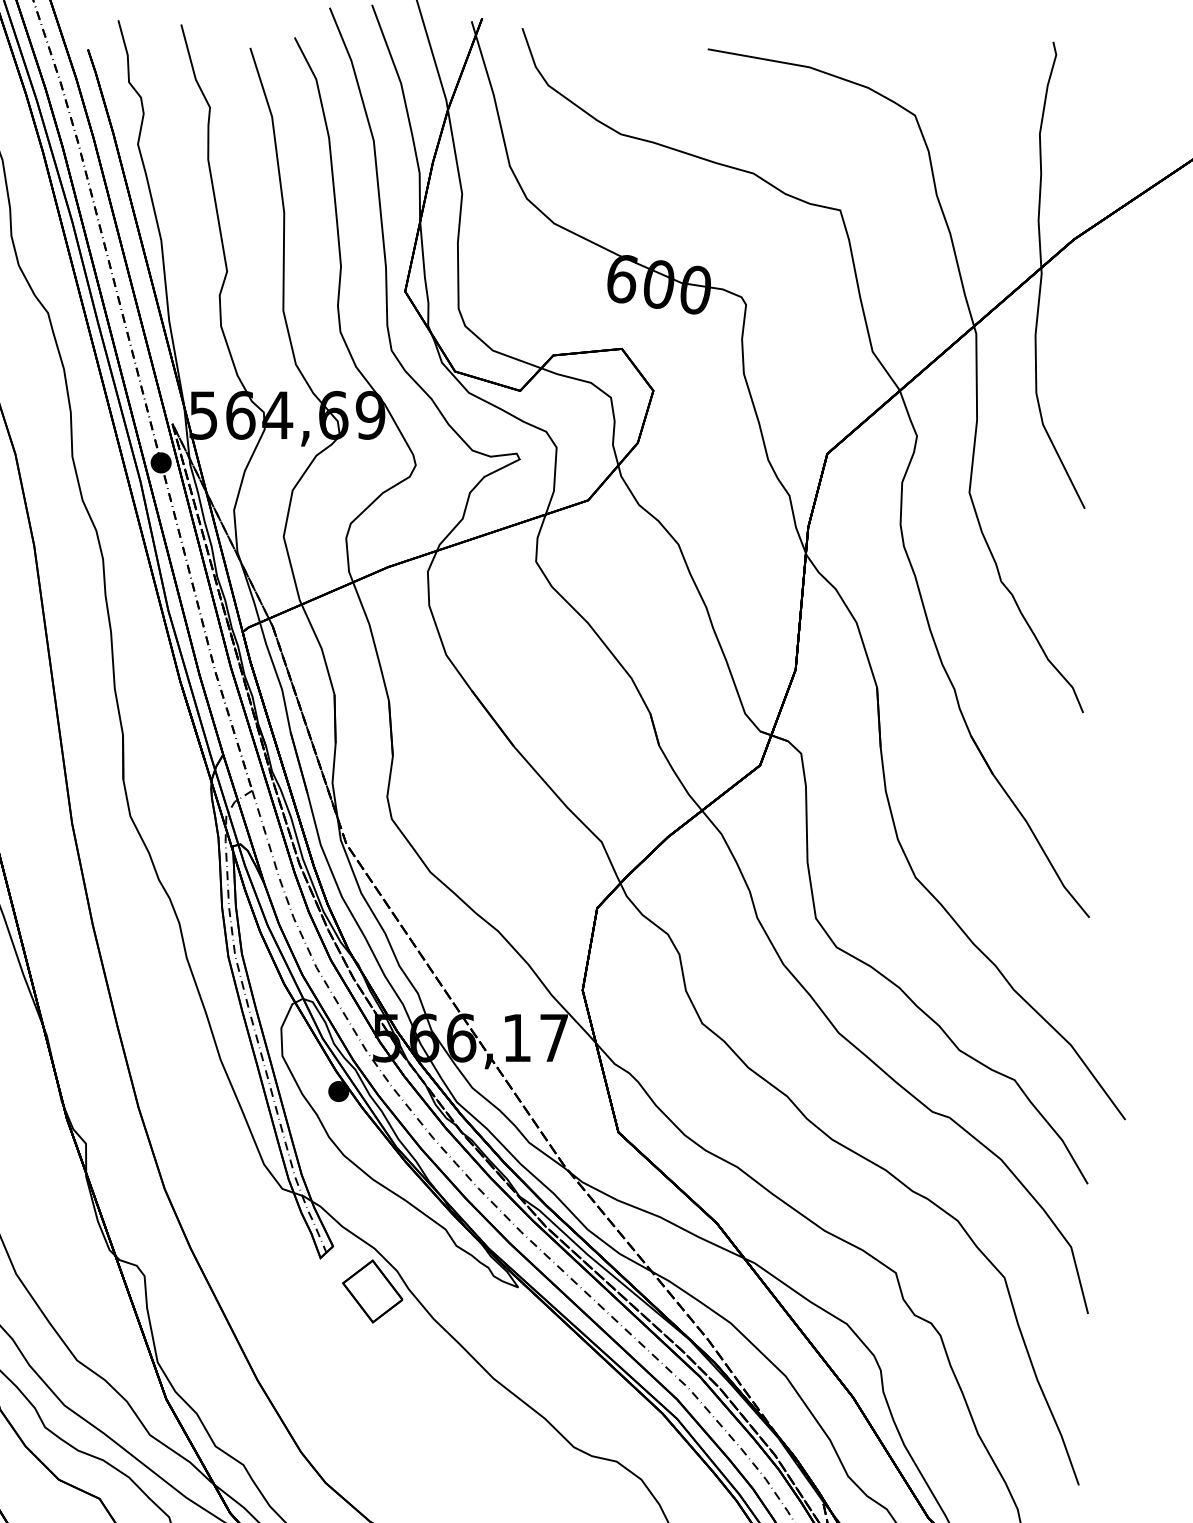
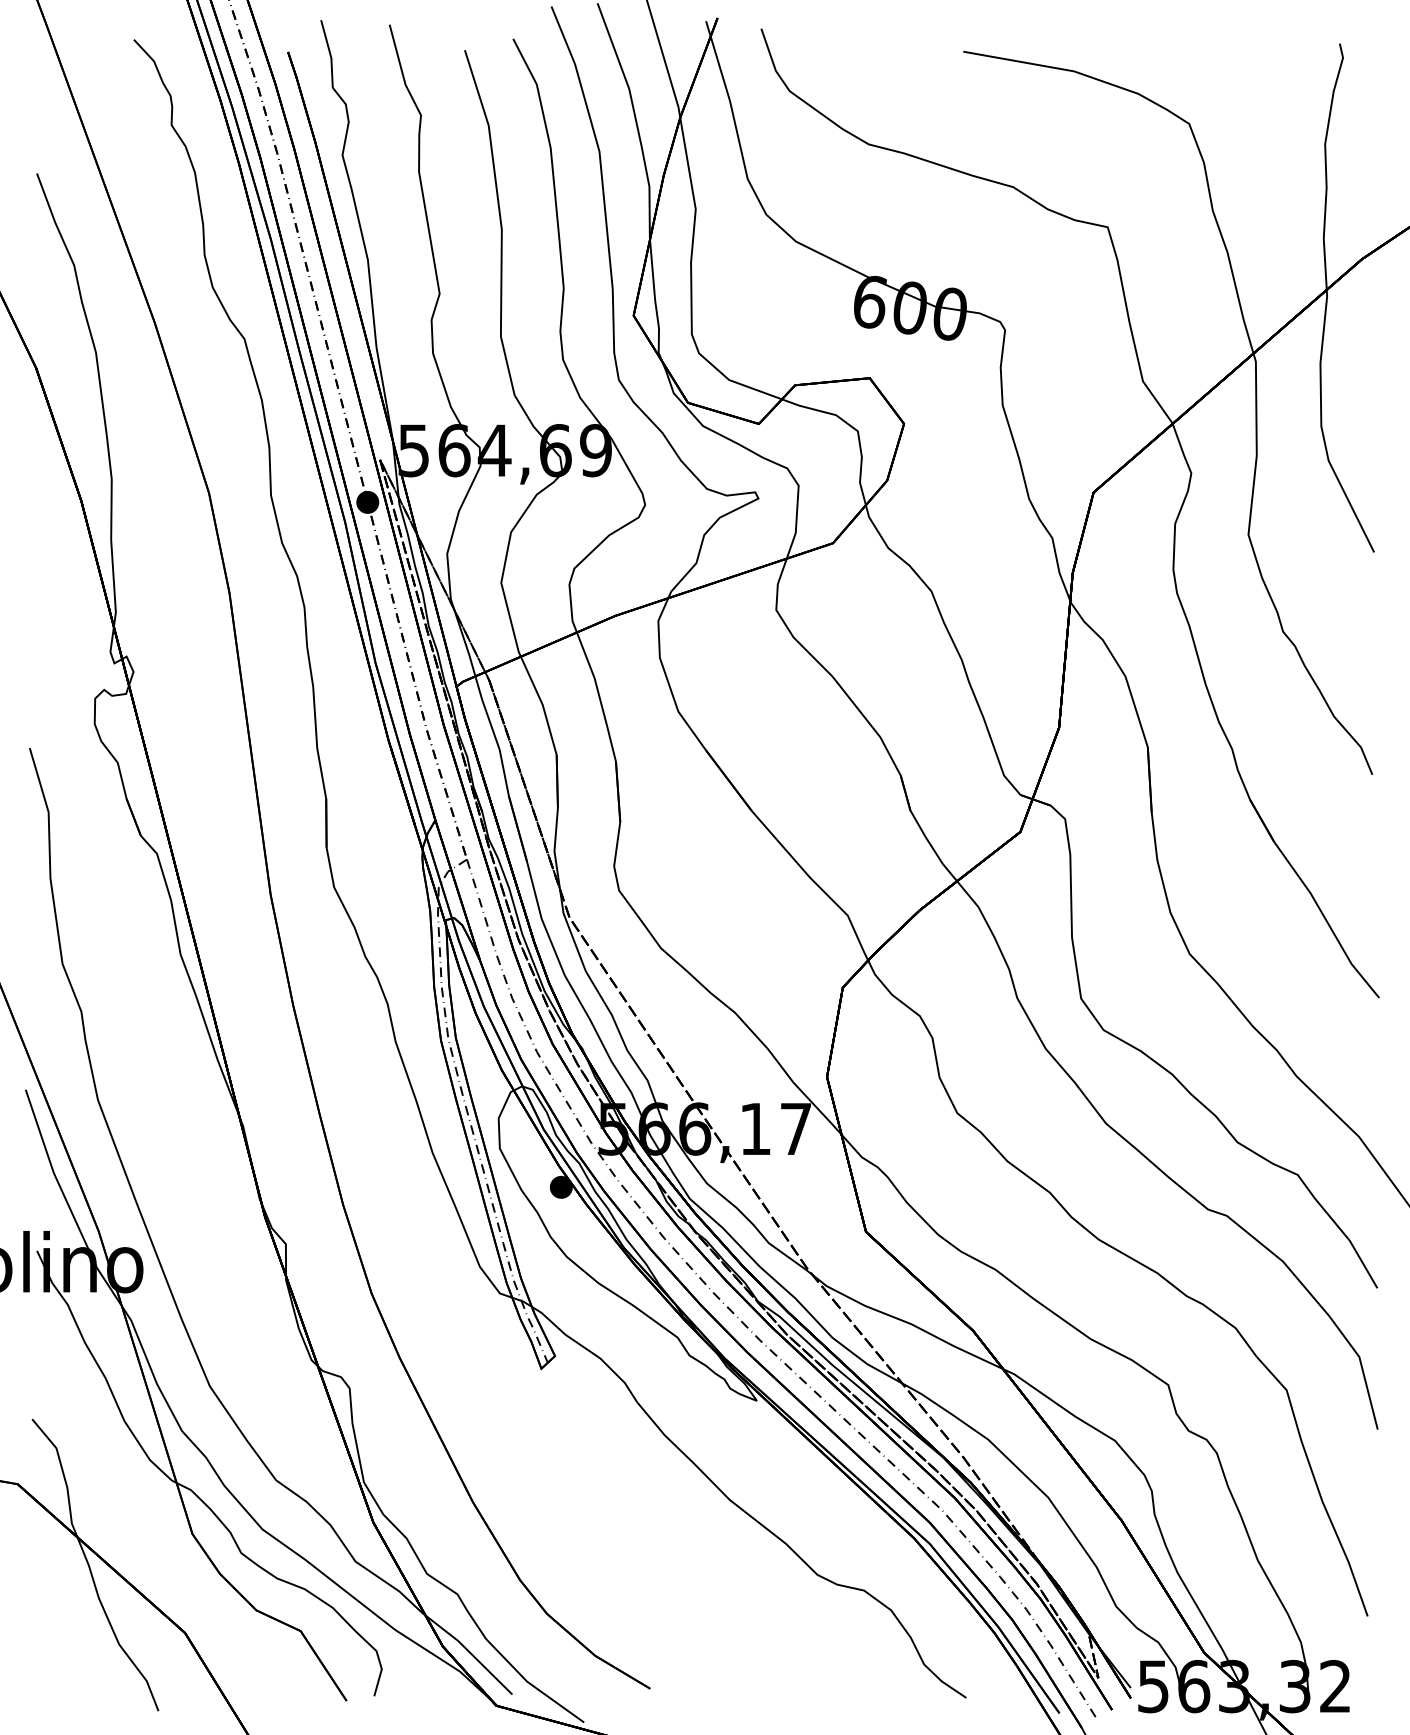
part: (372, 1290) -> (597, 1404), removed

